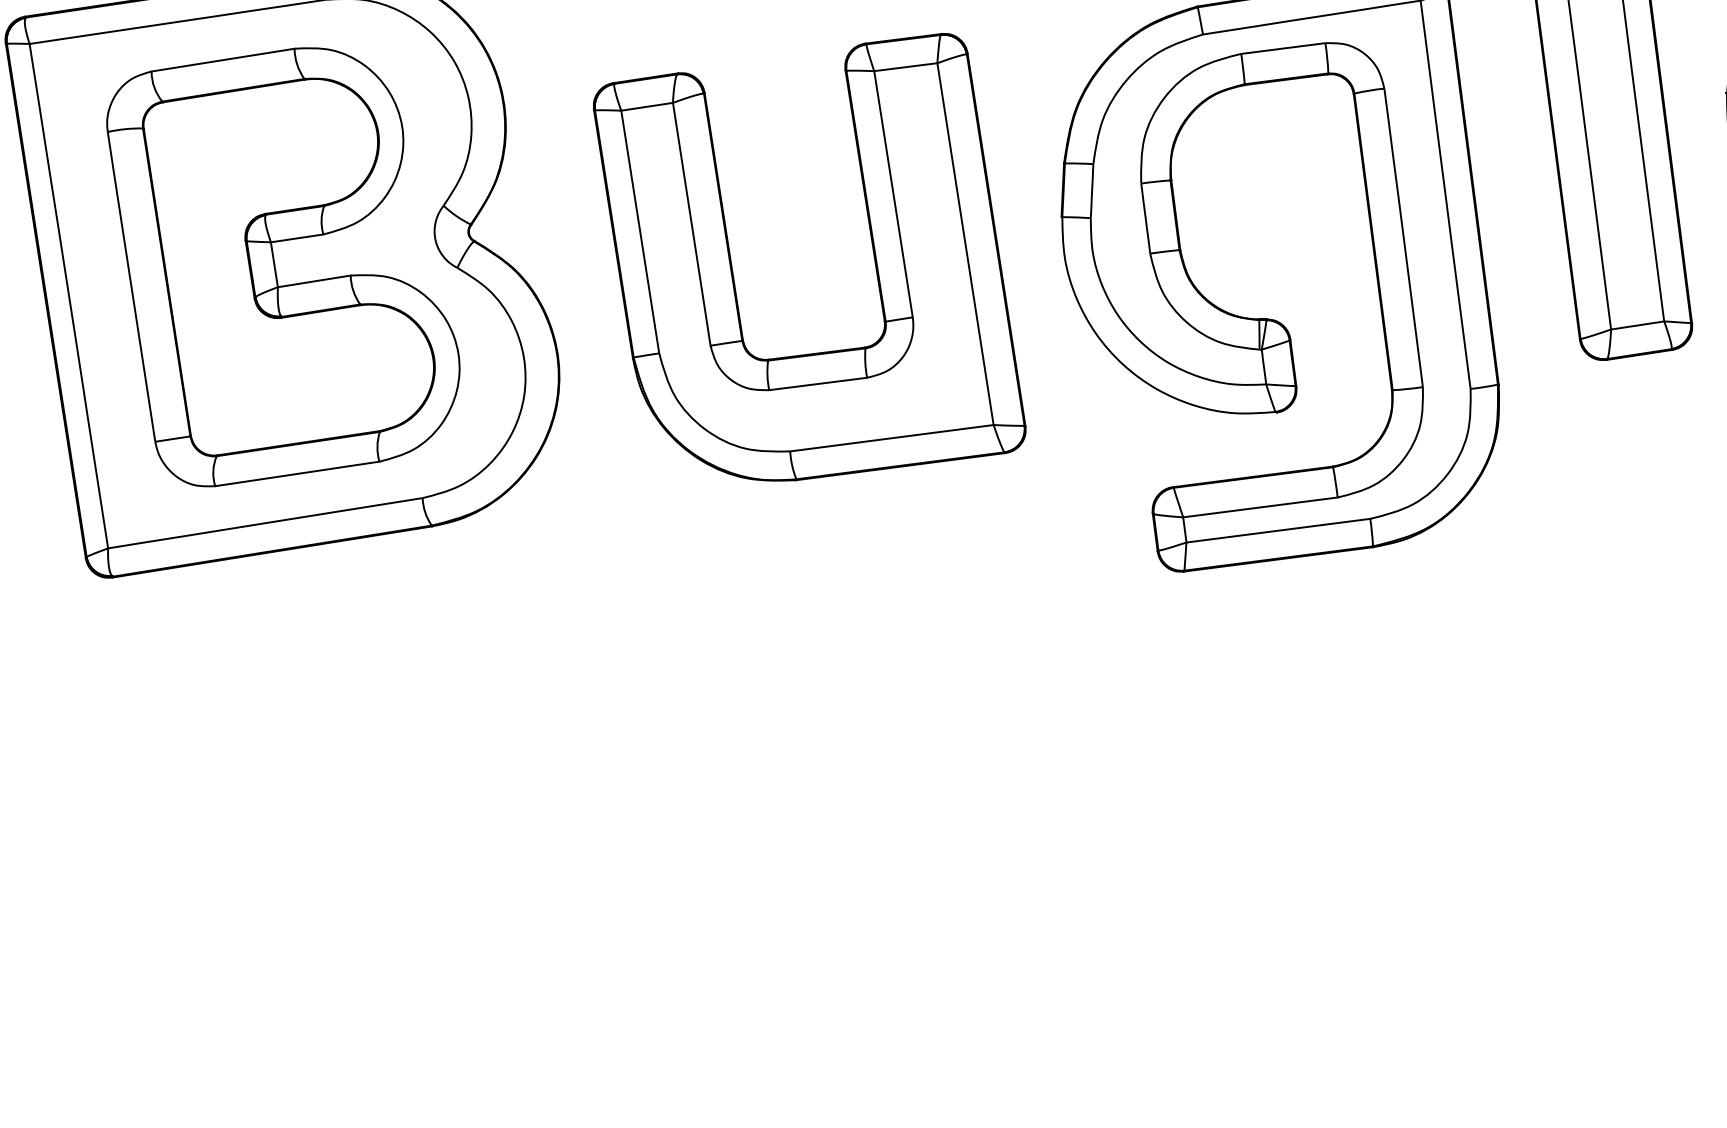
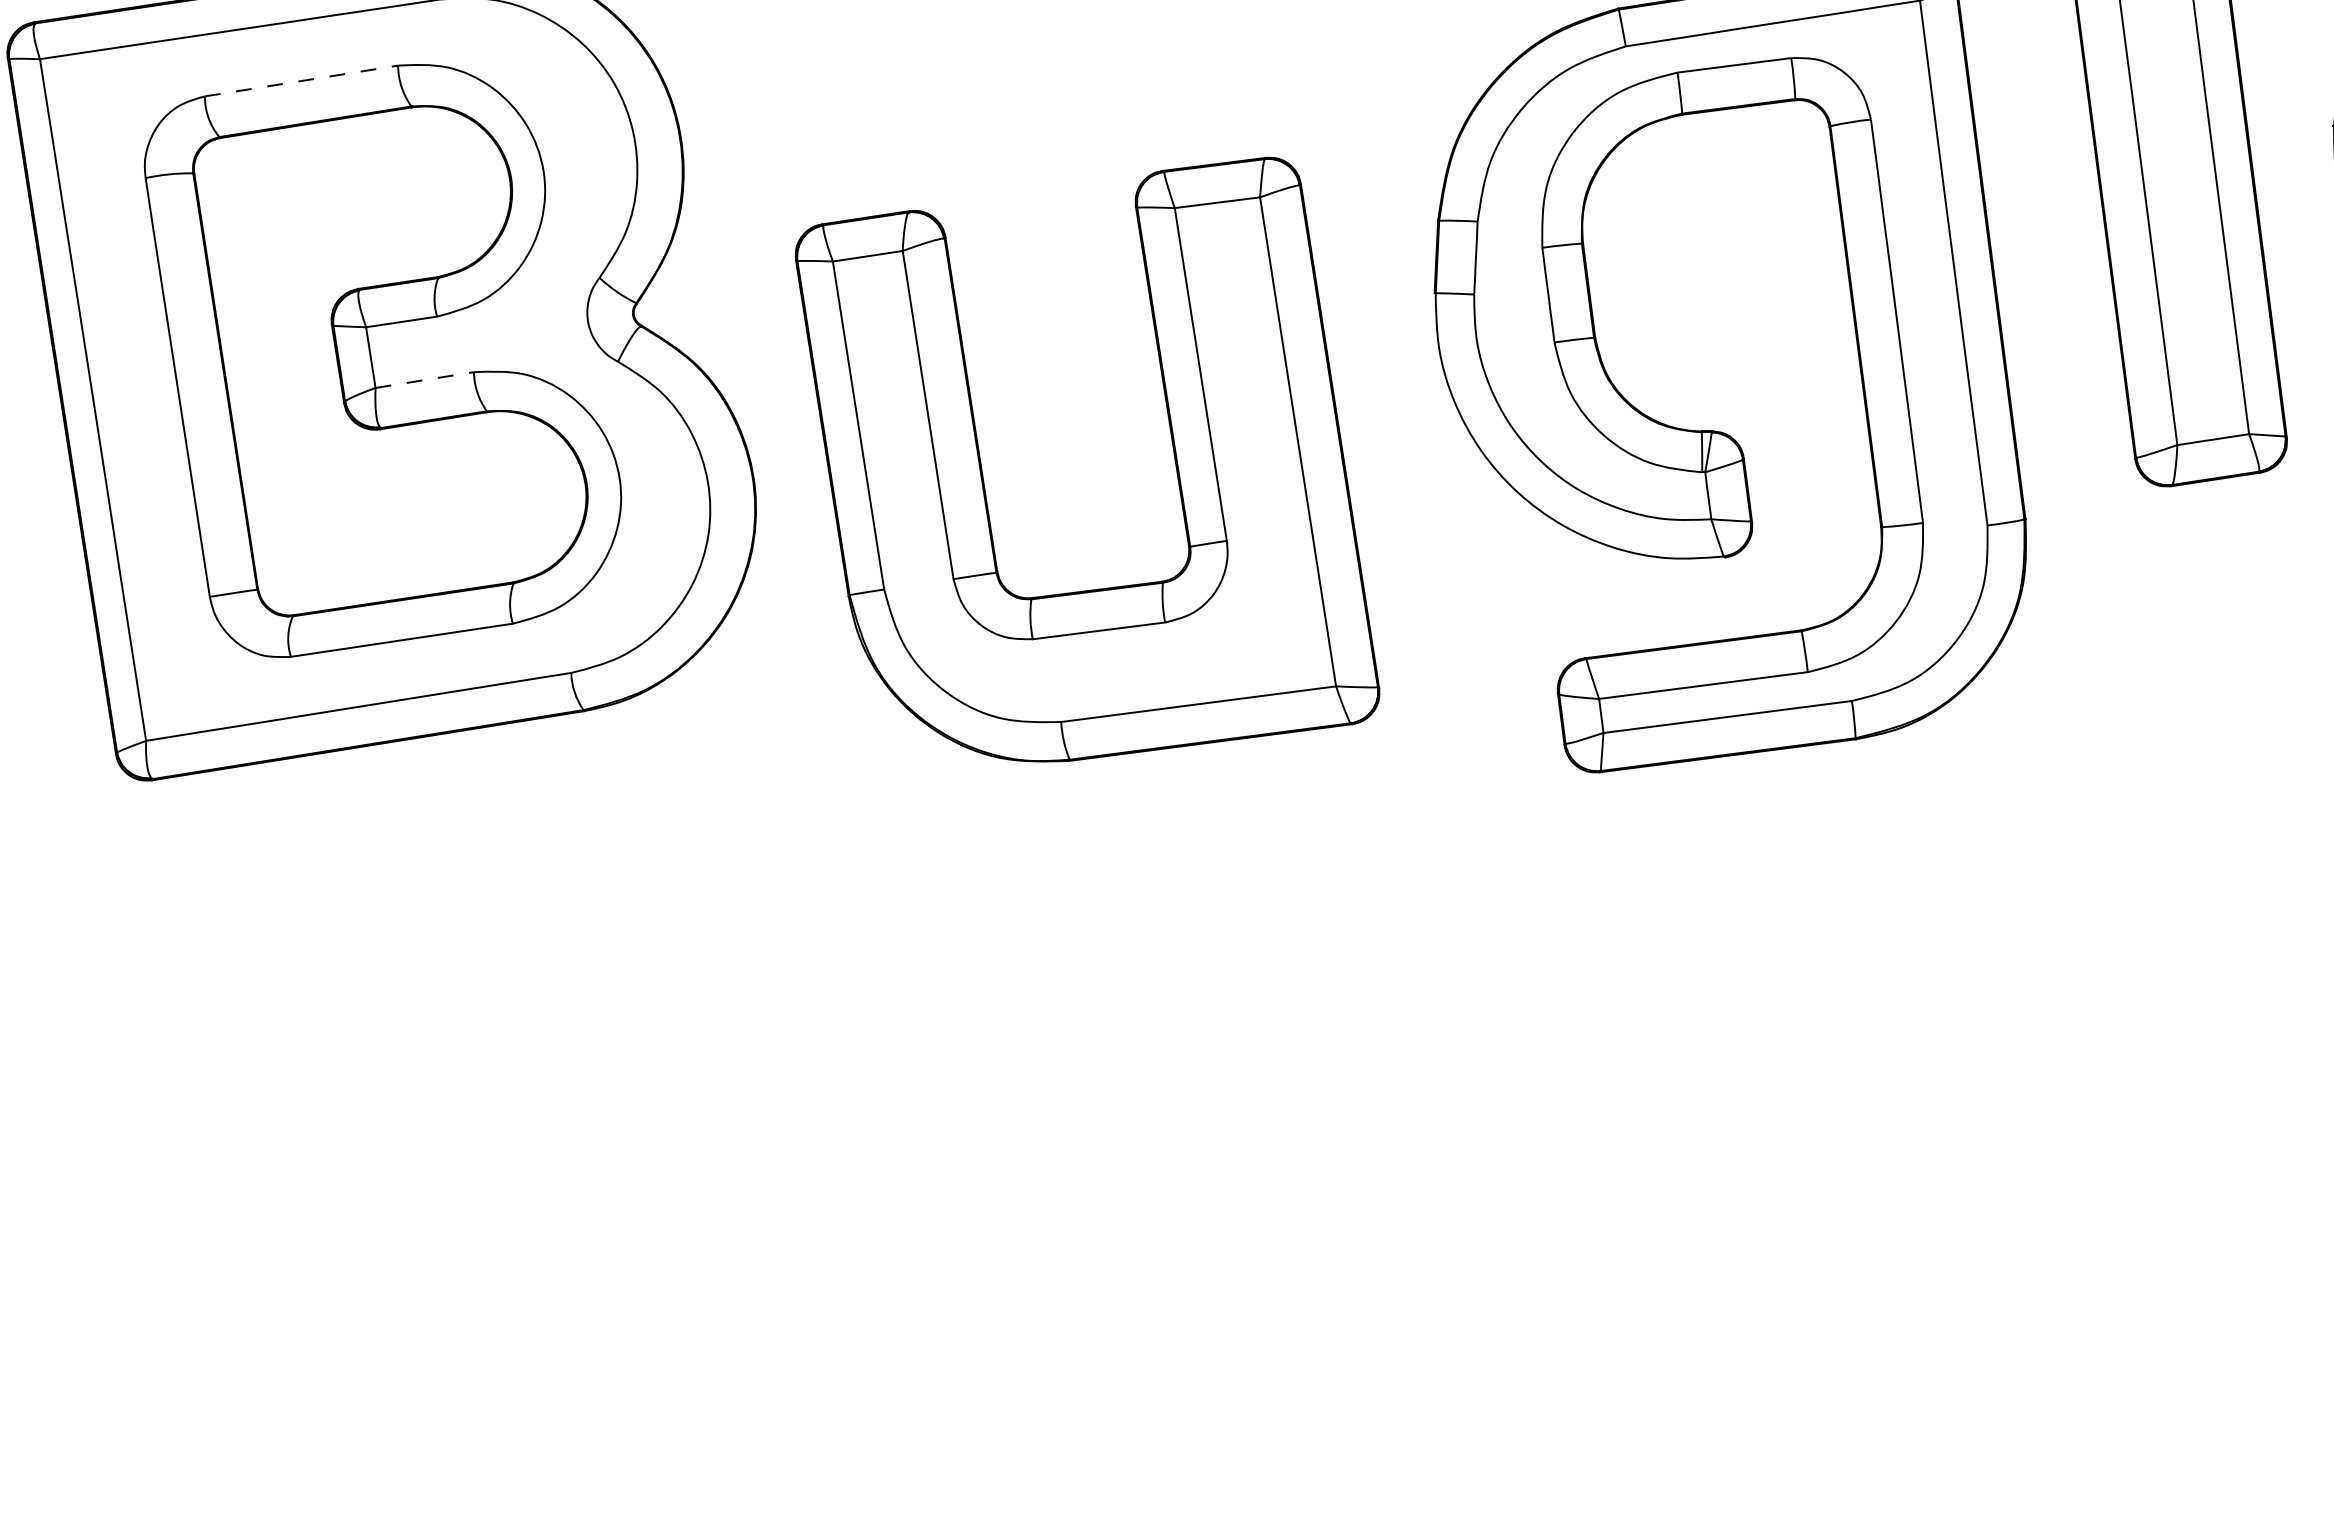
line: (223, 60) -> (302, 81), solid -> dashed
part: (871, 244) -> (1171, 442), moved
line: (314, 281) -> (425, 380), solid -> dashed

